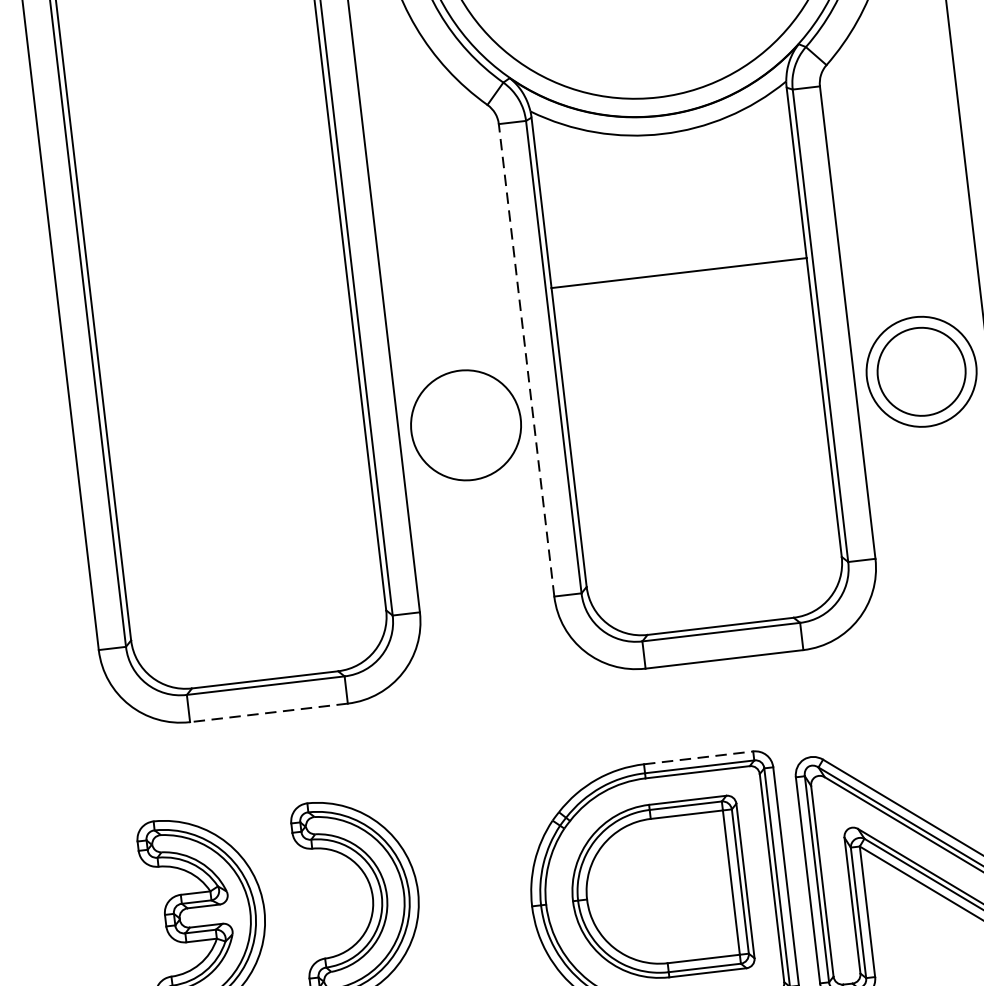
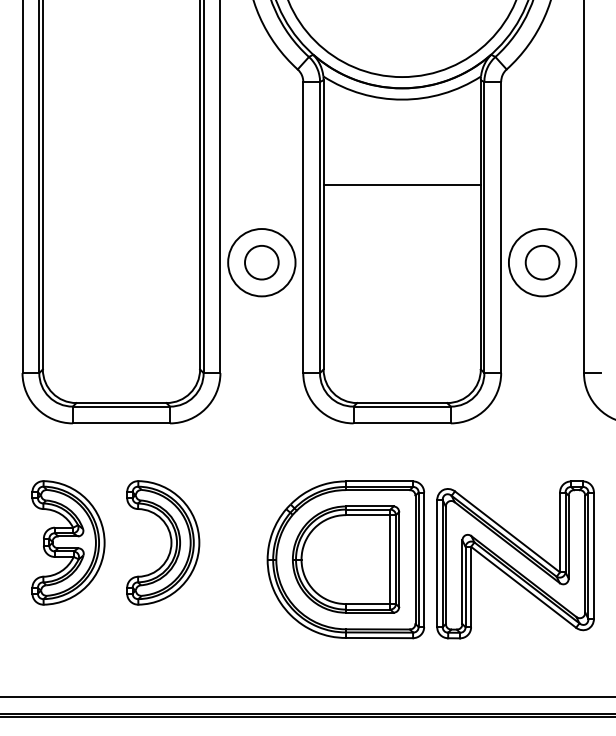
line: (526, 360) -> (303, 227), dashed -> solid
circle: (921, 371) -> (542, 262), size x0.62
circle: (465, 425) -> (261, 262), added
line: (269, 713) -> (121, 423), dashed -> solid
line: (698, 757) -> (379, 481), dashed -> solid

